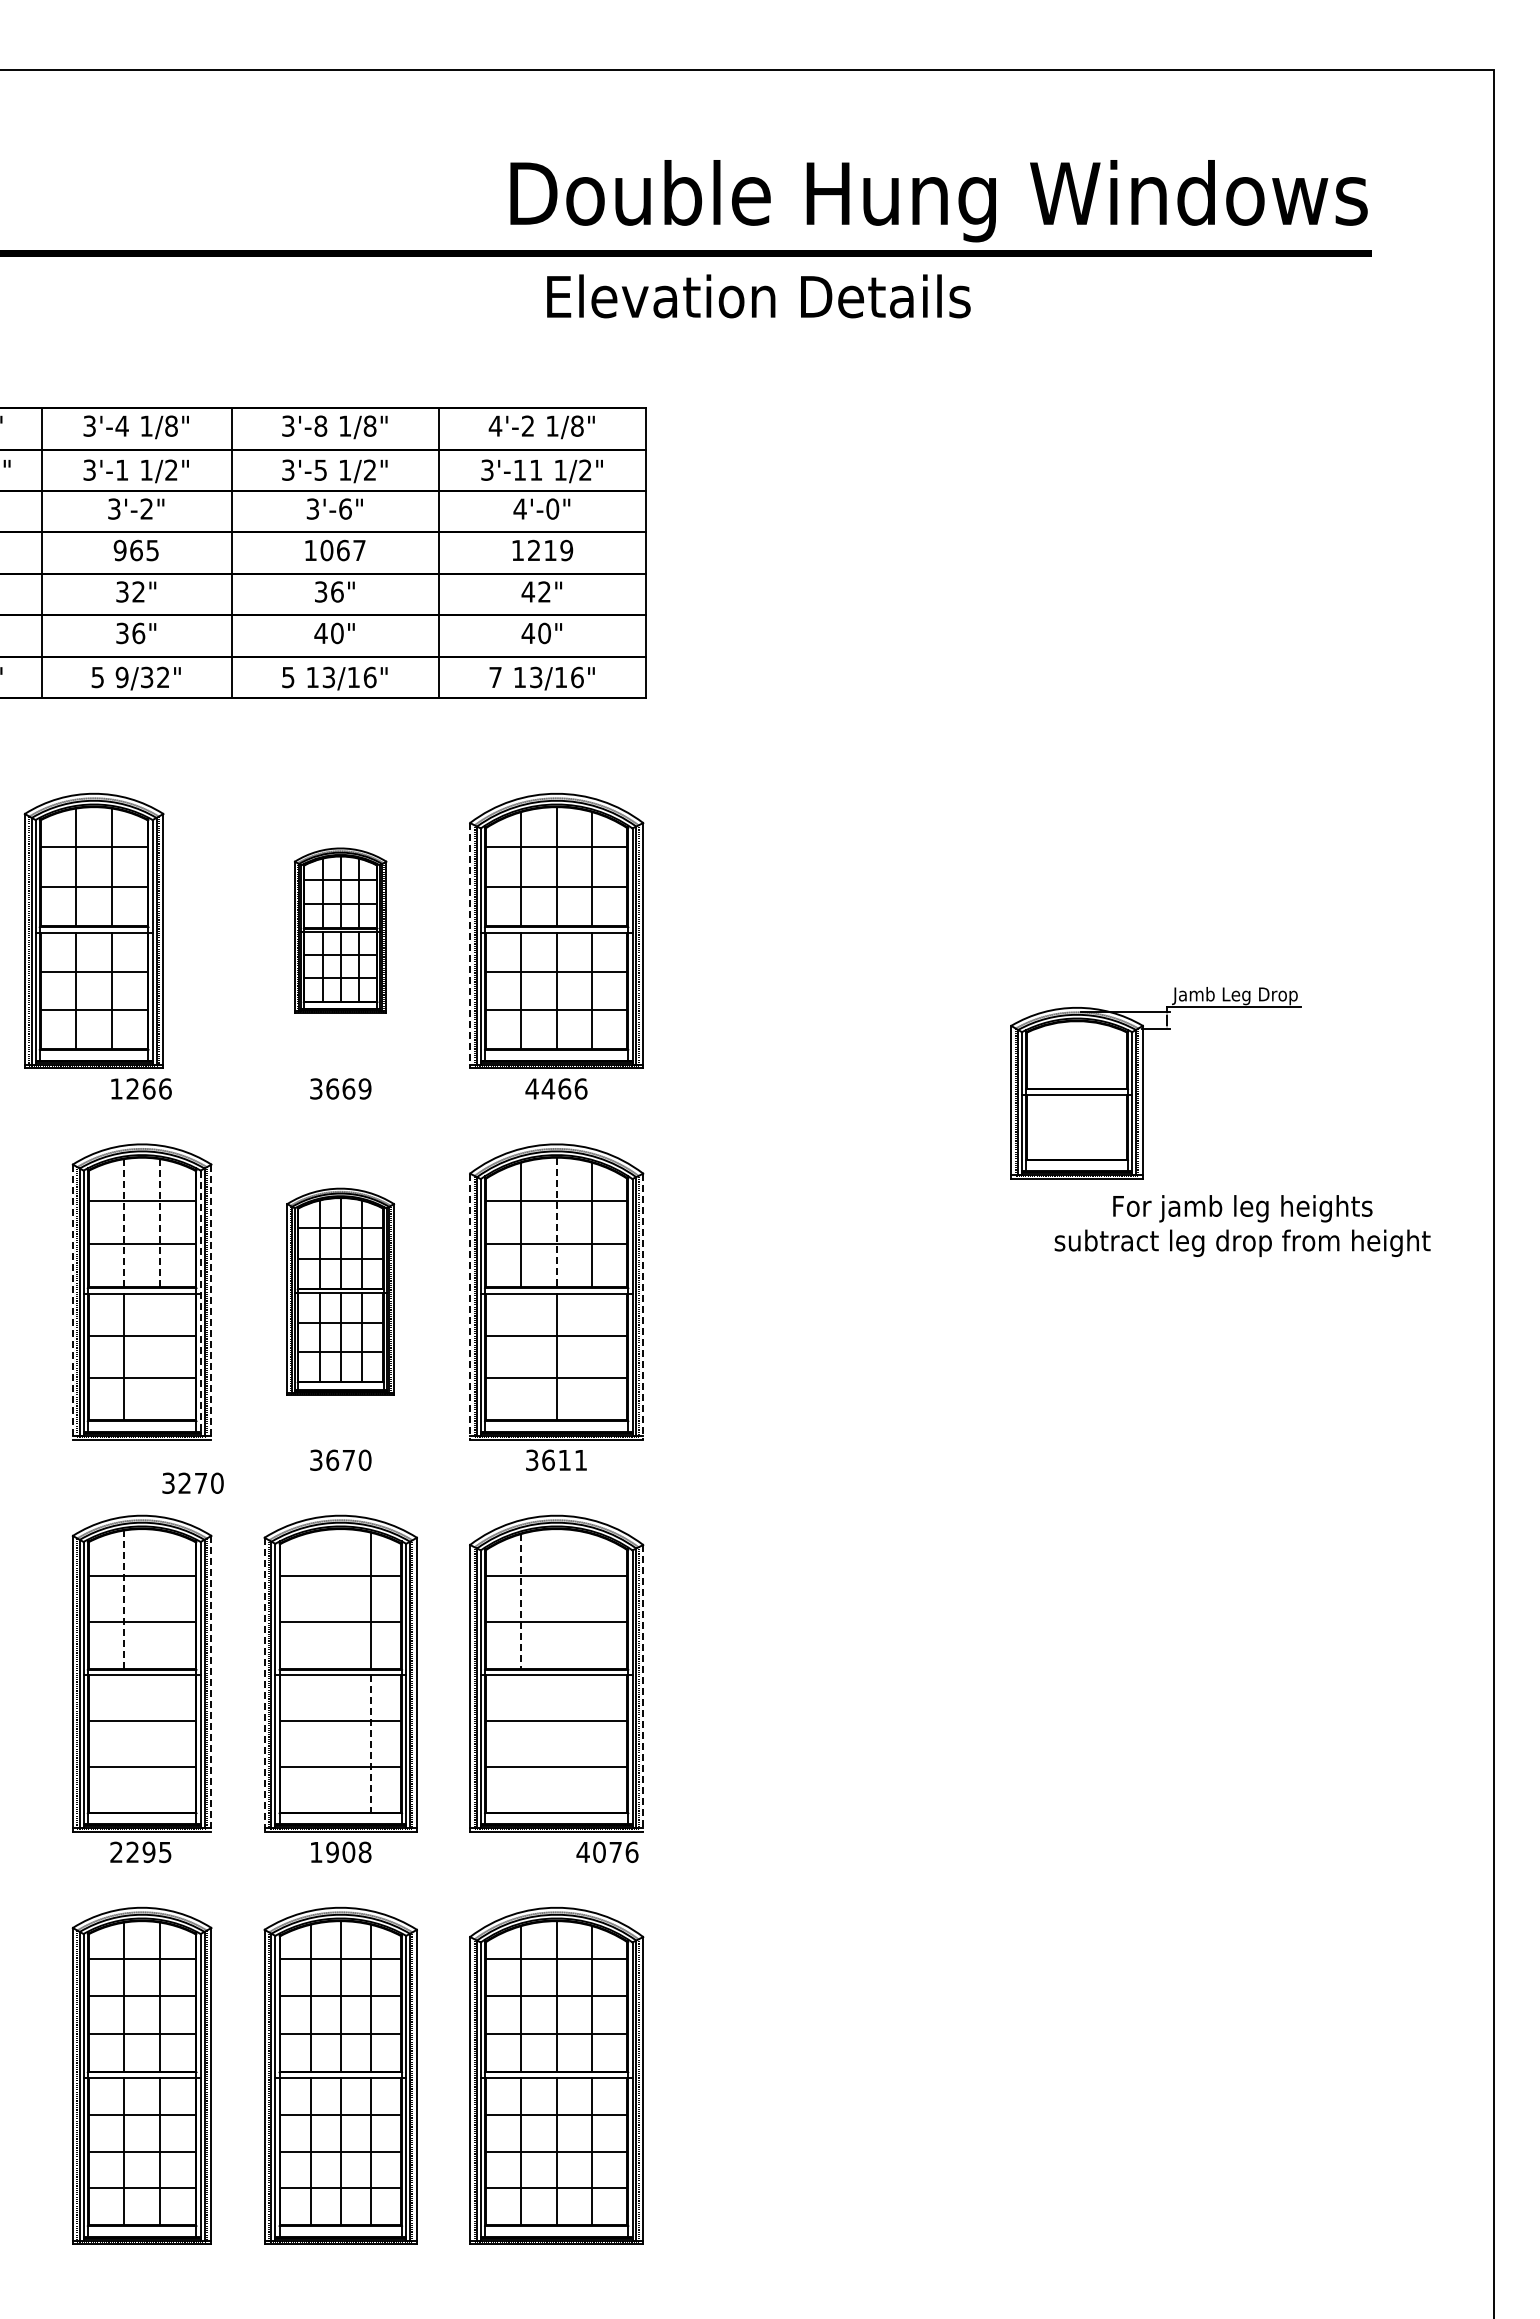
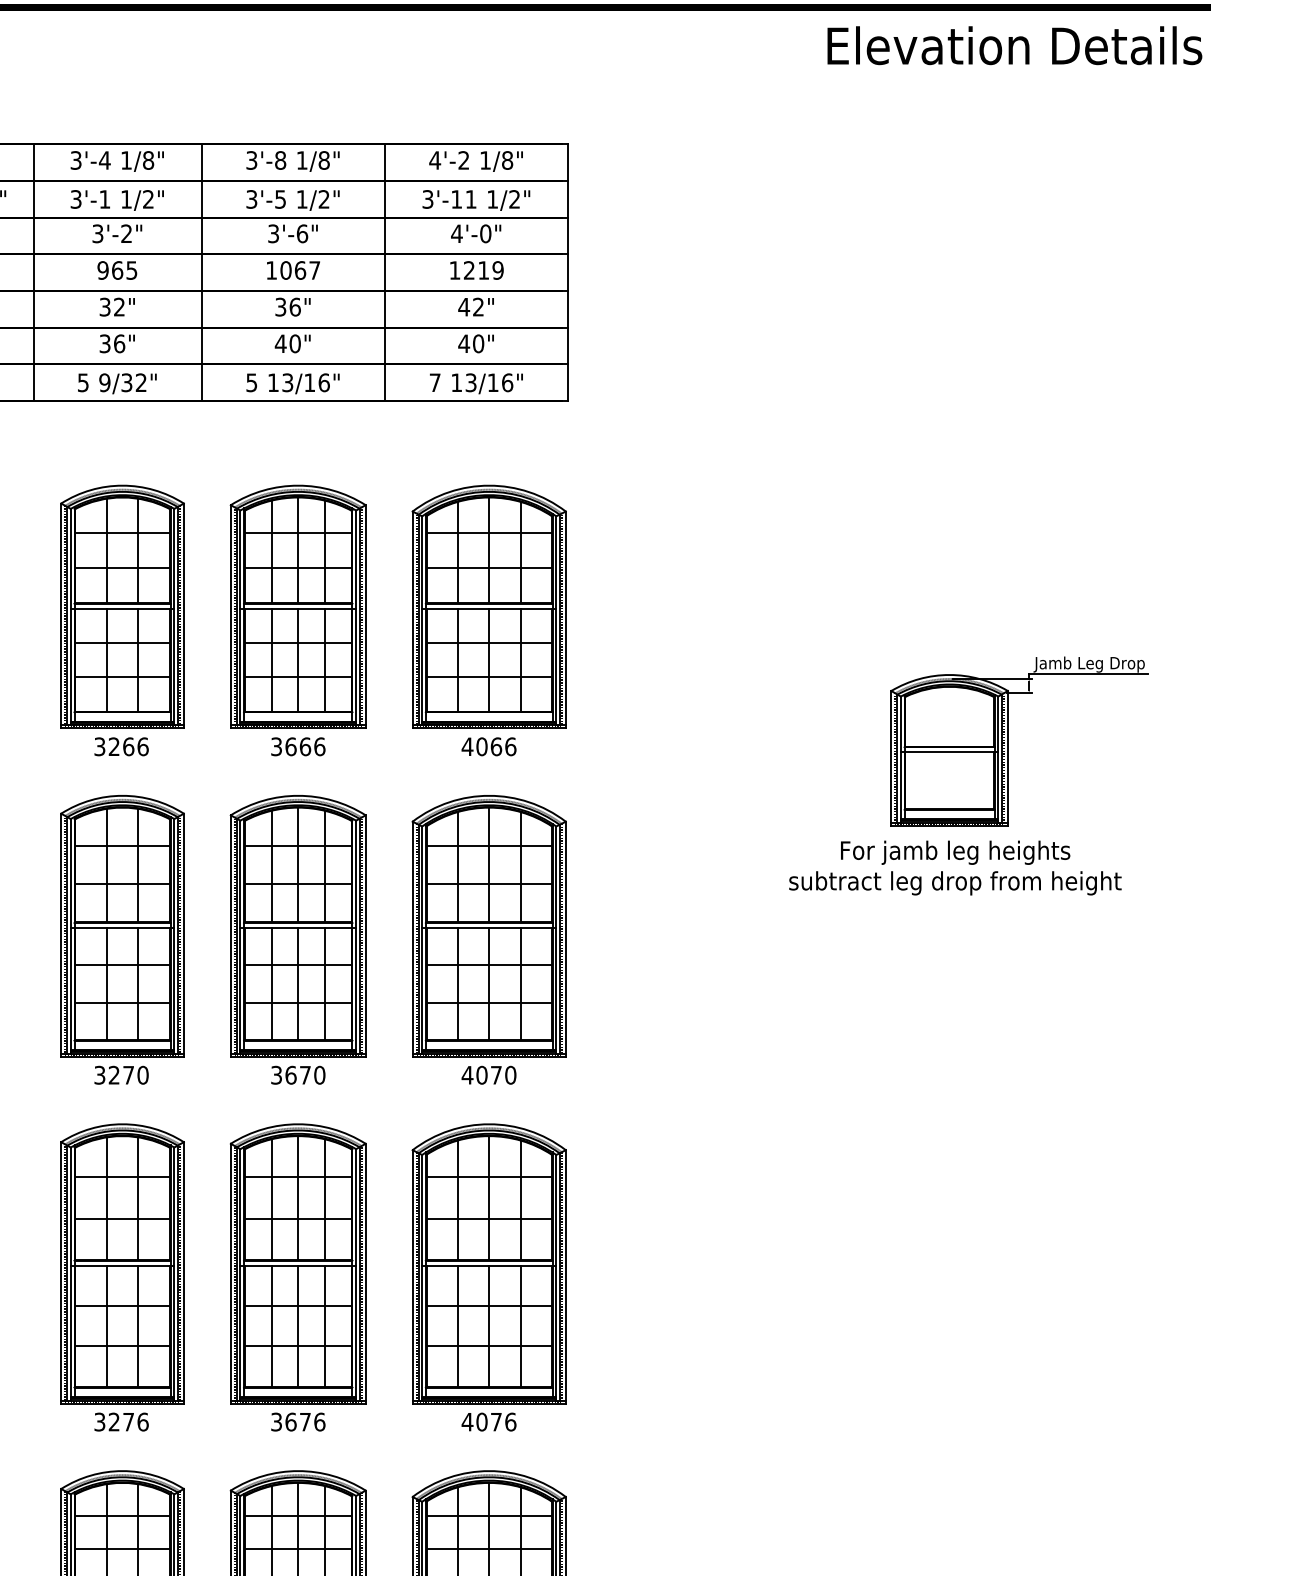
text: (758, 296) -> (1014, 45), moved
part: (93, 930) -> (121, 606), moved
part: (340, 930) -> (298, 606), size x1.67
line: (470, 945) -> (413, 619), dashed -> solid
text: (116, 1088) -> (99, 746), 1266 -> 3266
text: (364, 1088) -> (319, 746), 3669 -> 3666
text: (548, 1088) -> (482, 746), 4466 -> 4066
line: (556, 1222) -> (489, 864), dashed -> solid
line: (124, 1223) -> (106, 865), dashed -> solid
line: (160, 1223) -> (138, 865), dashed -> solid
text: (1242, 1226) -> (955, 868), moved
part: (340, 1291) -> (298, 925), size x1.43
line: (72, 1302) -> (60, 935), dashed -> solid
line: (211, 1302) -> (183, 935), dashed -> solid
line: (200, 1303) -> (174, 936), dashed -> solid
line: (470, 1306) -> (413, 939), dashed -> solid
line: (643, 1306) -> (566, 939), dashed -> solid
line: (160, 1356) -> (138, 983), added
line: (521, 1356) -> (458, 983), added
line: (592, 1356) -> (520, 983), added
text: (556, 1459) -> (489, 1074), 3611 -> 4070
text: (192, 1482) -> (121, 1074), moved
line: (160, 1599) -> (138, 1198), added
line: (340, 1599) -> (298, 1198), added
line: (556, 1599) -> (489, 1198), added
line: (124, 1600) -> (106, 1199), dashed -> solid
line: (310, 1600) -> (271, 1199), added
line: (521, 1601) -> (458, 1200), dashed -> solid
line: (592, 1601) -> (520, 1200), added
line: (211, 1683) -> (183, 1272), dashed -> solid
line: (264, 1684) -> (230, 1273), dashed -> solid
line: (643, 1688) -> (566, 1277), dashed -> solid
line: (124, 1743) -> (106, 1325), added
line: (160, 1743) -> (138, 1325), added
line: (310, 1743) -> (271, 1325), added
line: (340, 1743) -> (298, 1325), added
line: (371, 1743) -> (325, 1325), dashed -> solid
line: (521, 1743) -> (458, 1325), added
line: (556, 1743) -> (489, 1325), added
line: (592, 1743) -> (520, 1325), added
text: (140, 1852) -> (121, 1422), 2295 -> 3276
text: (340, 1852) -> (298, 1422), 1908 -> 3676
text: (607, 1852) -> (489, 1422), moved

